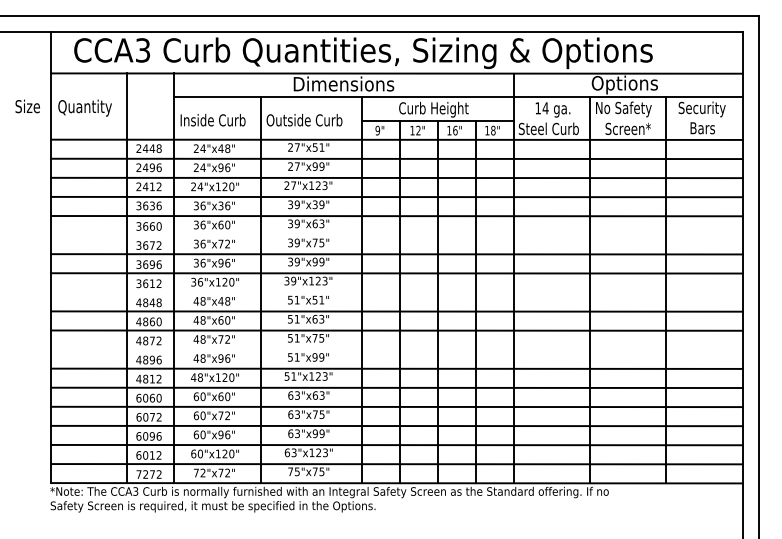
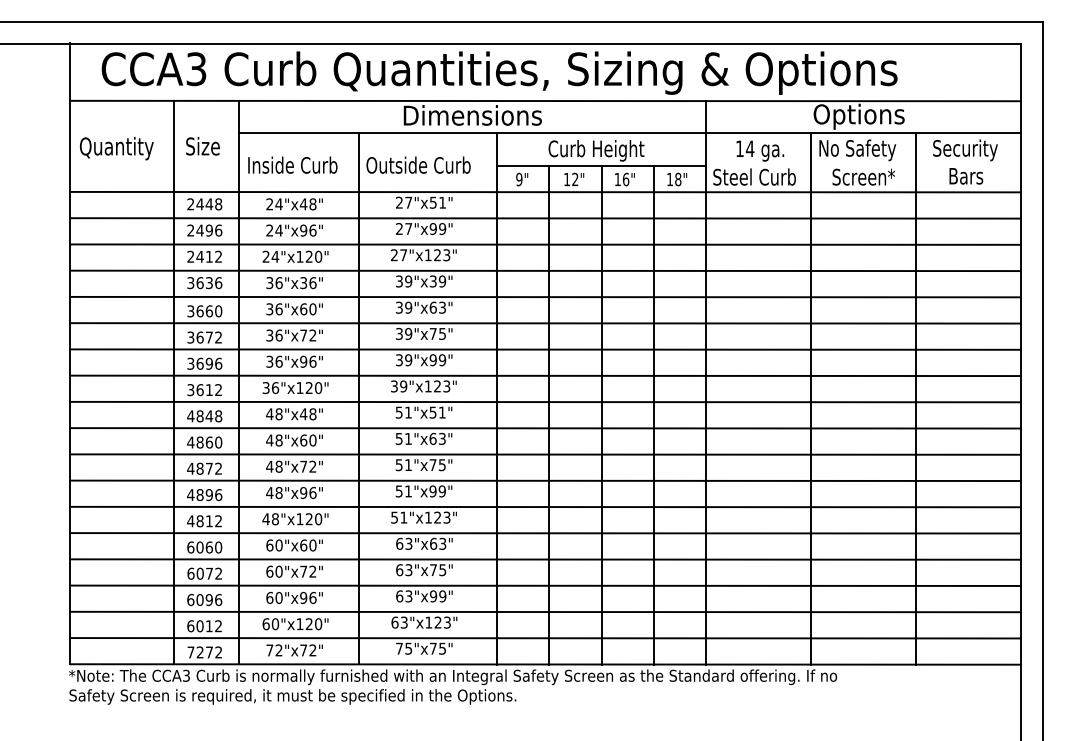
text: (27, 106) -> (202, 146), moved
line: (396, 235) -> (545, 323), added
line: (396, 292) -> (545, 402), added
line: (396, 349) -> (545, 480), added

